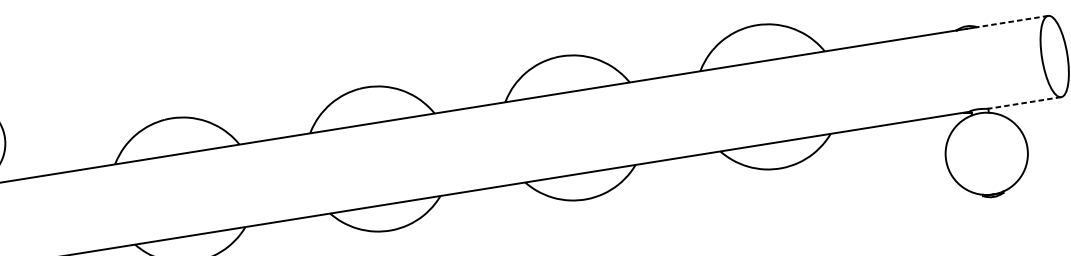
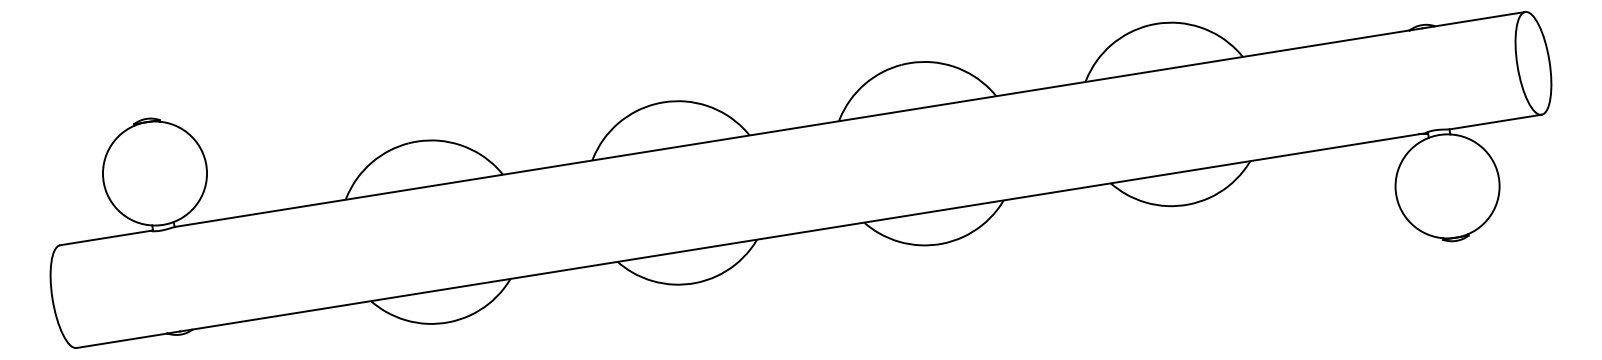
line: (1012, 21) -> (1479, 19), dashed -> solid
line: (1024, 103) -> (1495, 122), dashed -> solid

